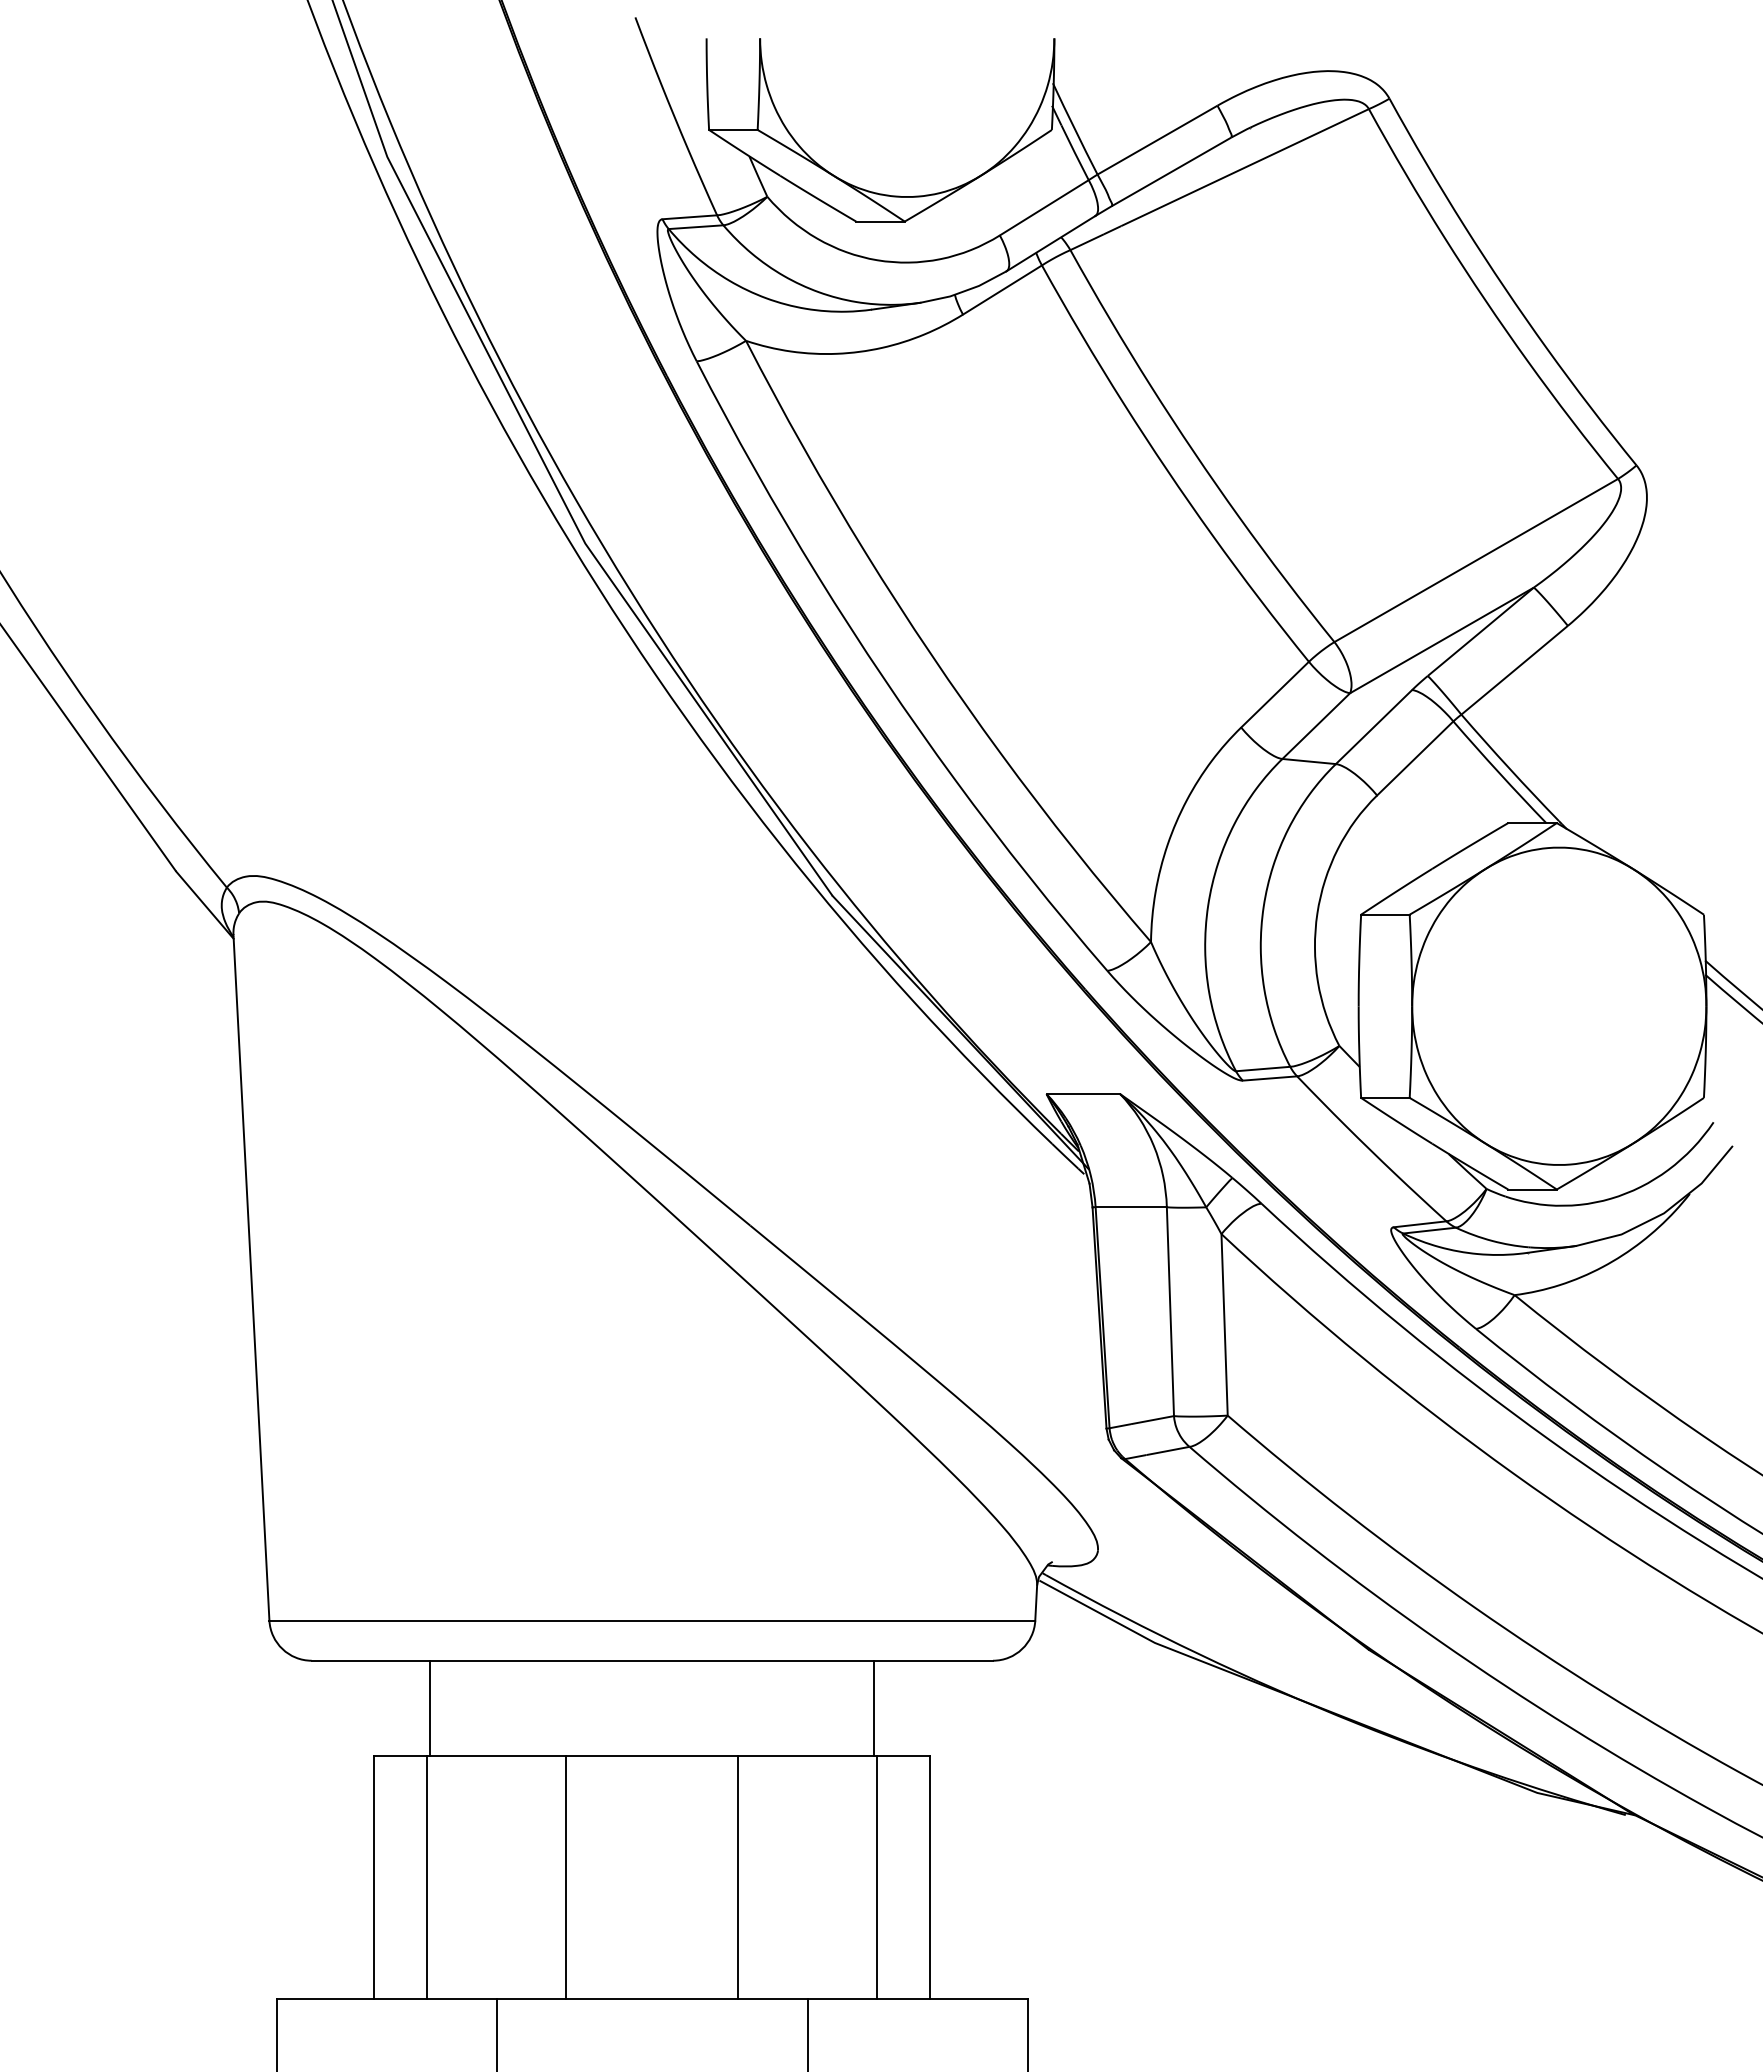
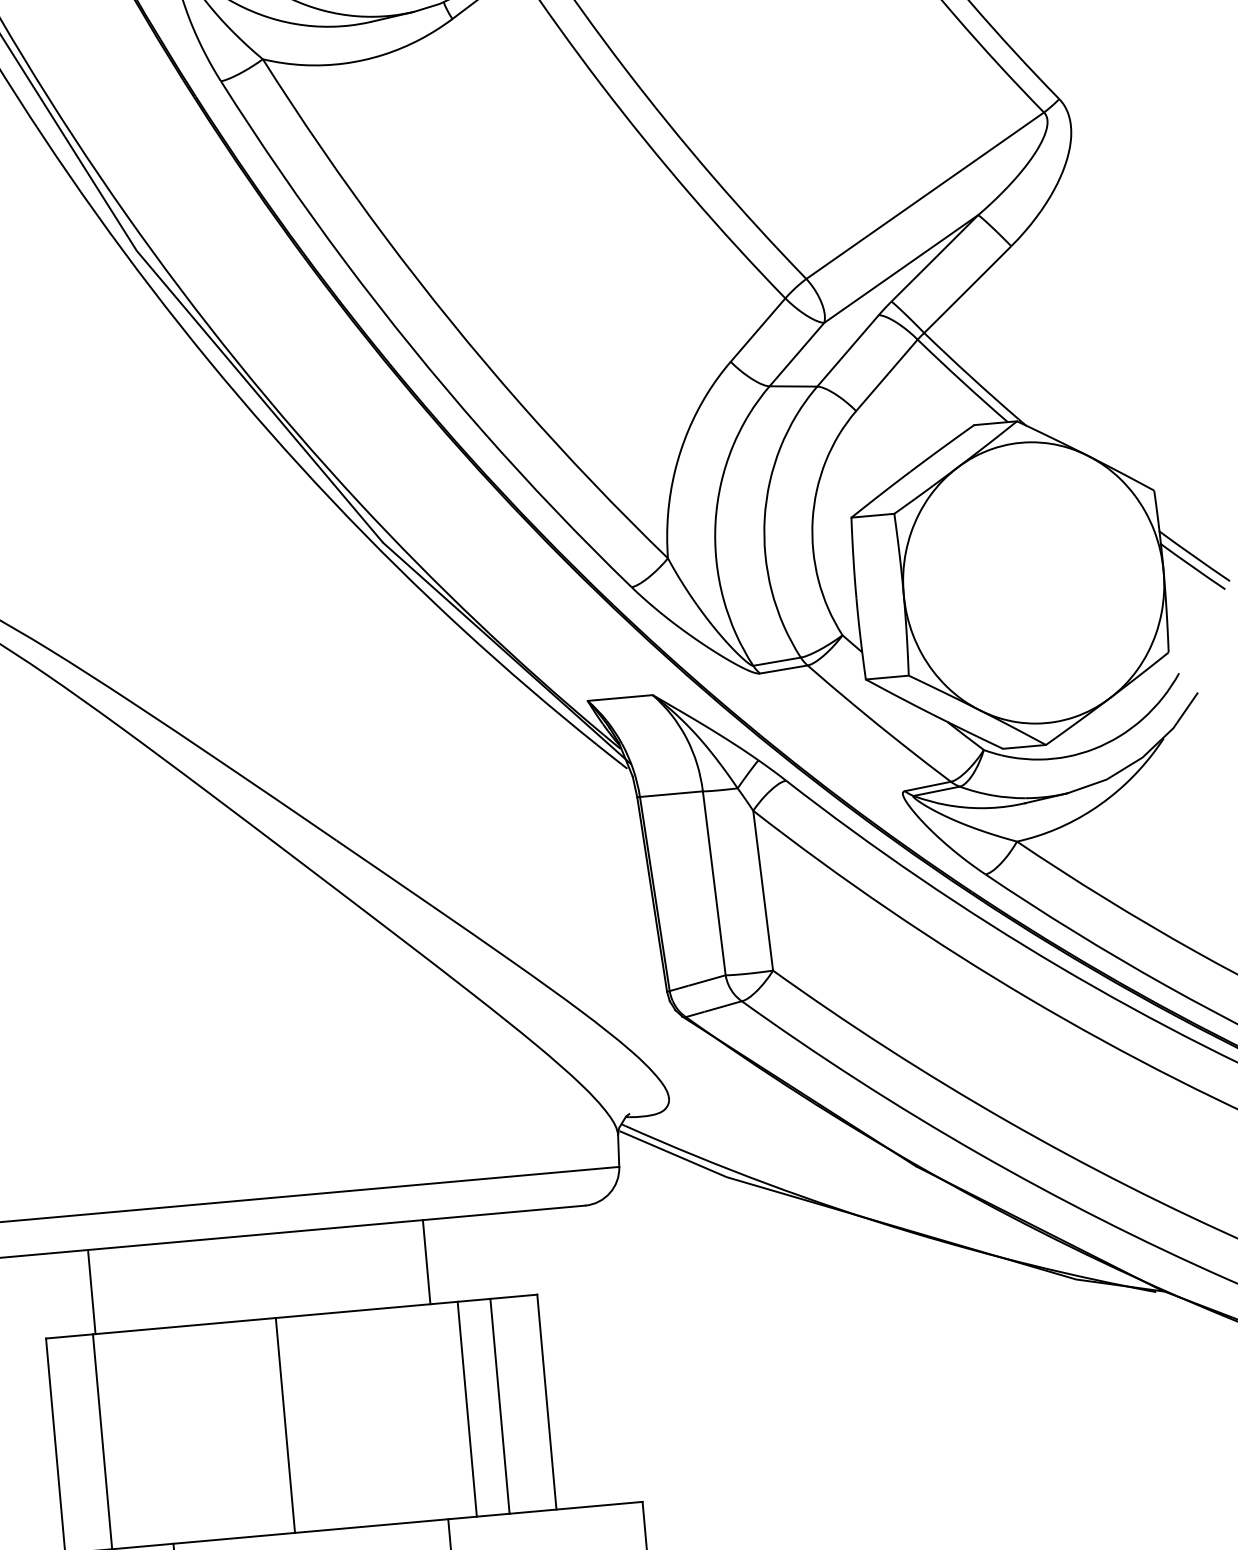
line: (874, 1707) -> (426, 1261), moved
line: (566, 1877) -> (285, 1425), moved
line: (738, 1877) -> (467, 1409), moved

